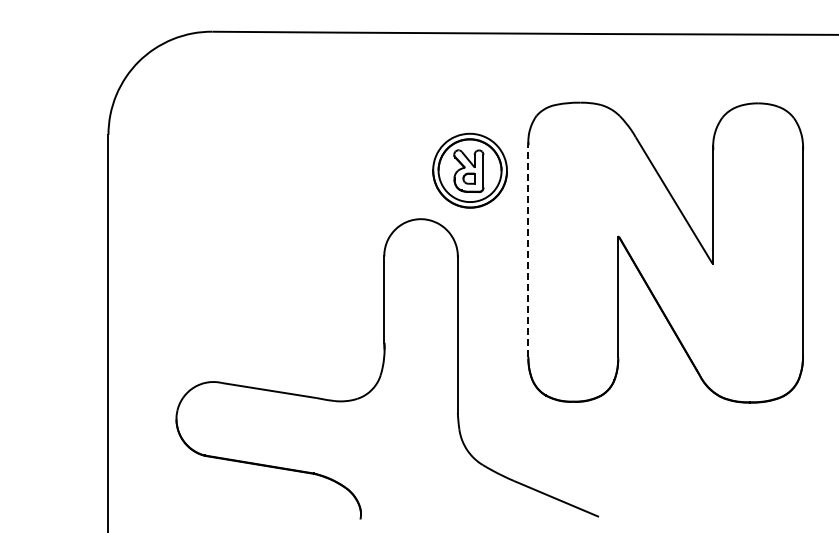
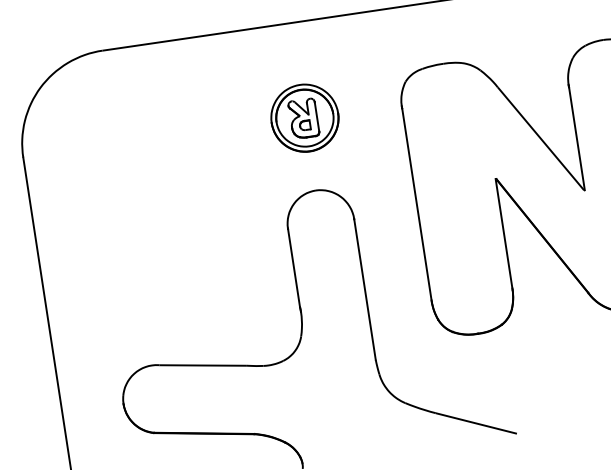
part: (469, 170) -> (304, 118), moved
line: (528, 250) -> (416, 203), dashed -> solid

